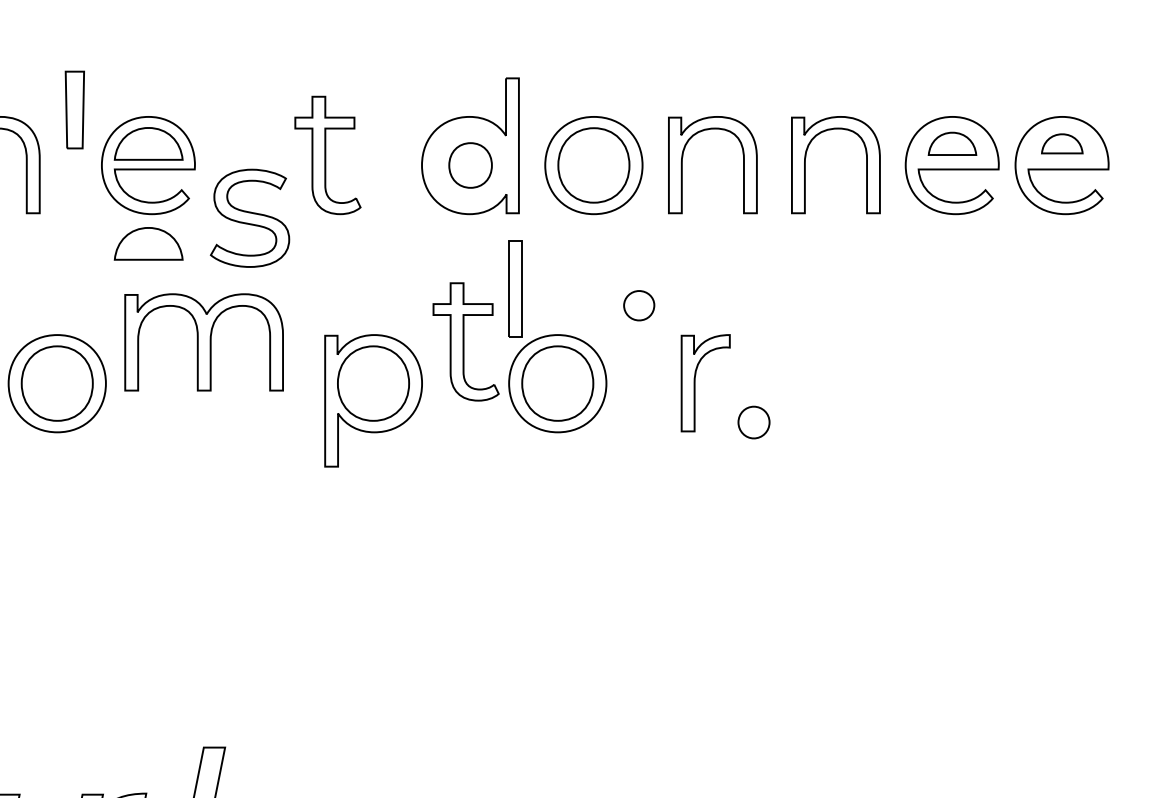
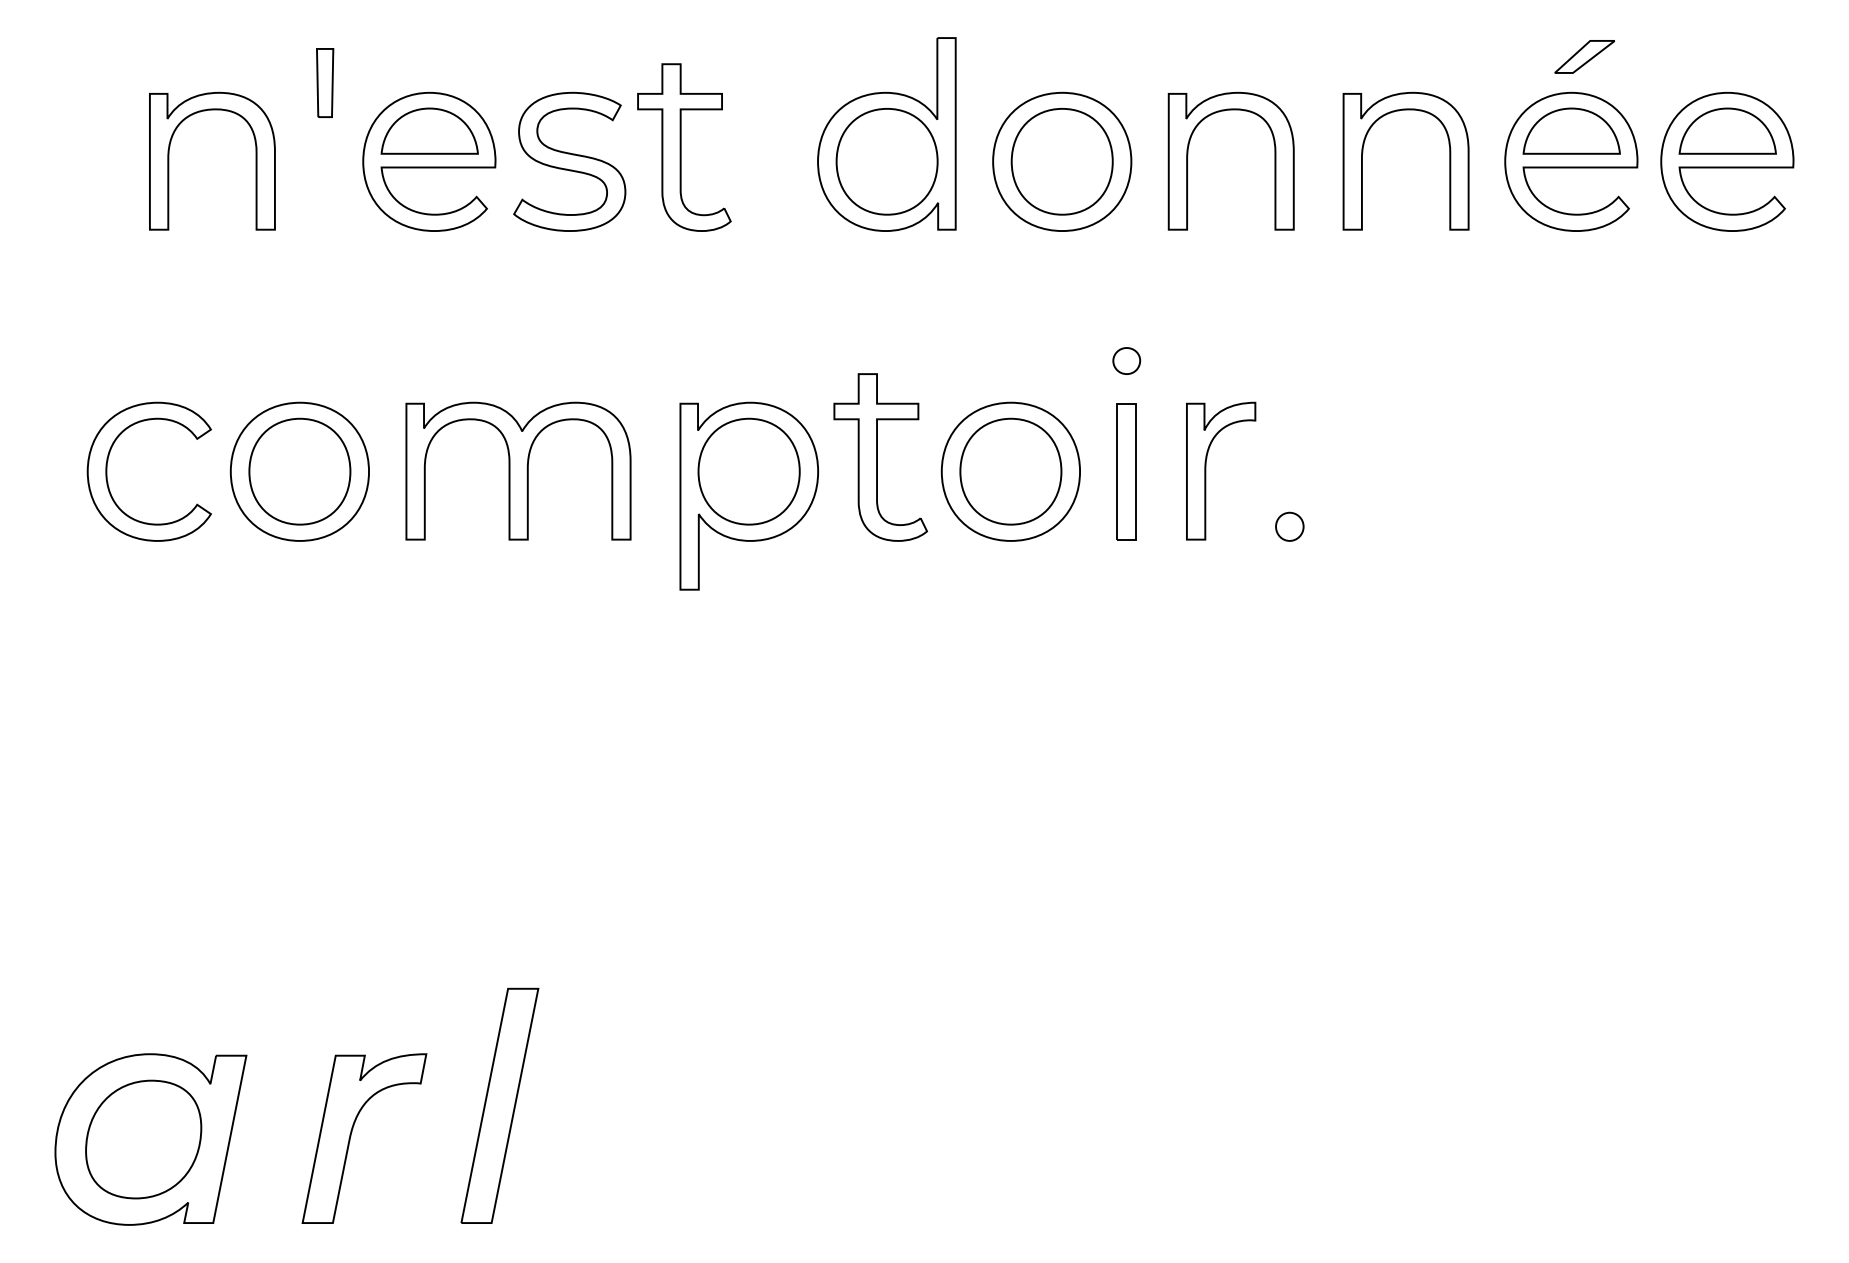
part: (961, 91) -> (1584, 56), added
part: (75, 109) -> (325, 82), size x0.62
part: (952, 143) -> (1571, 130), size x1.43
part: (1062, 143) -> (1727, 130), size x1.67
part: (470, 165) -> (886, 161), size x1.67
part: (249, 218) -> (569, 161), moved
part: (148, 243) -> (429, 272), removed
part: (515, 289) -> (1126, 471), moved
part: (639, 305) -> (1126, 360), size x0.62
part: (204, 341) -> (518, 470), moved
part: (465, 341) -> (880, 457), moved
part: (753, 422) -> (1289, 526), size x0.62

